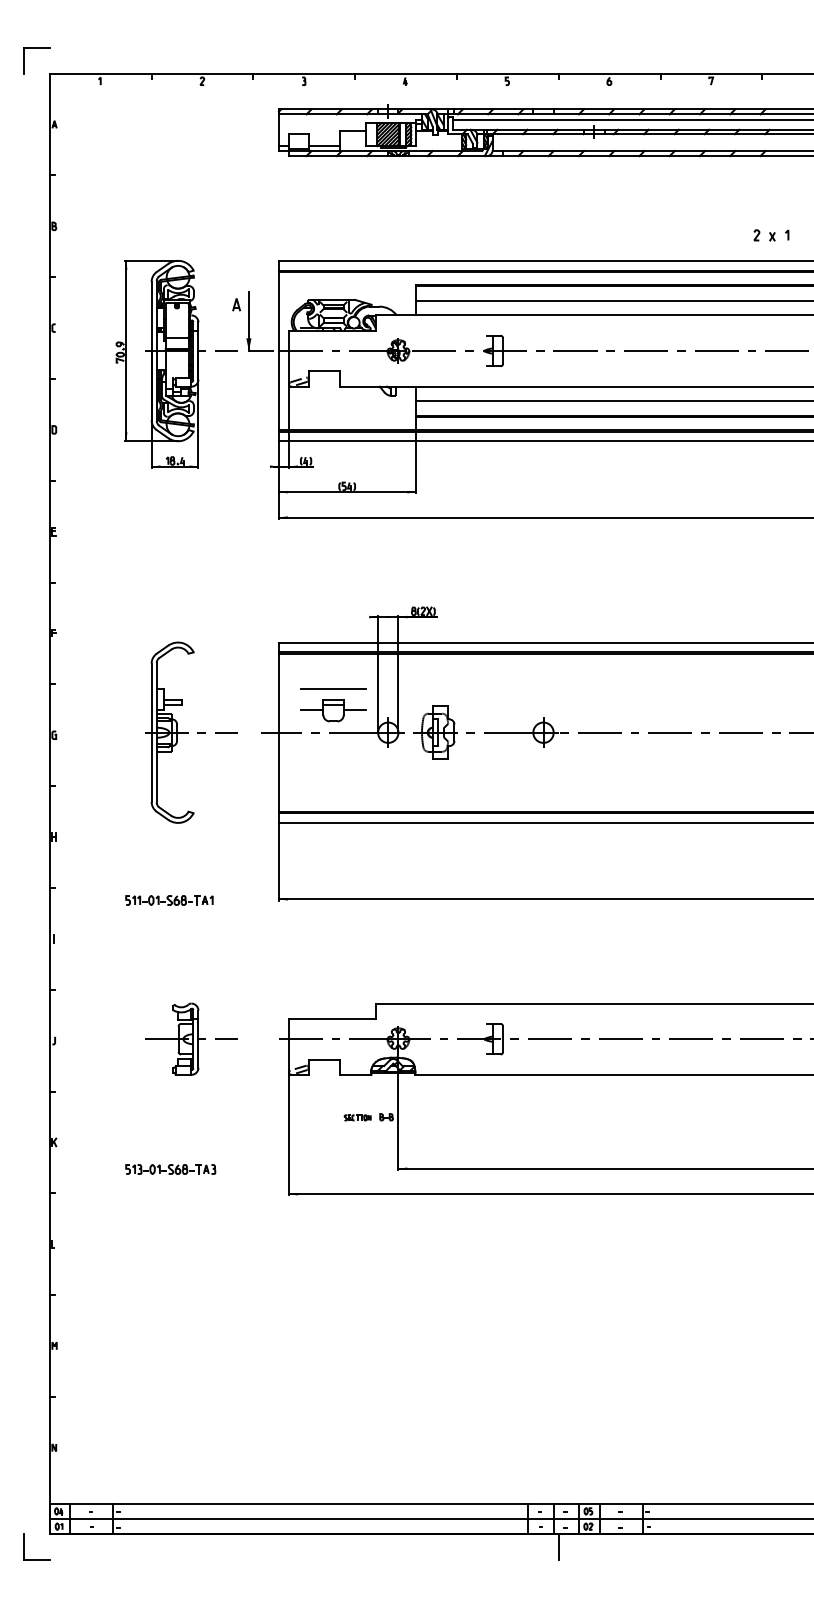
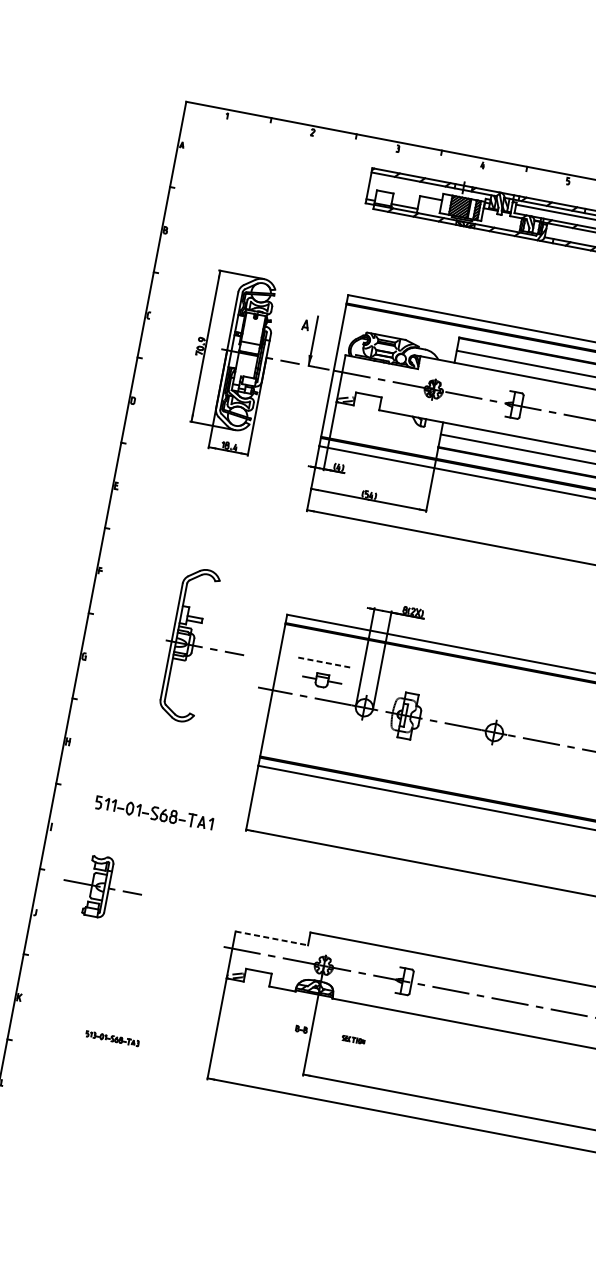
part: (36, 48) -> (179, 78), removed
line: (333, 689) -> (325, 662), solid -> dashed
part: (333, 710) -> (322, 680), size x0.7
part: (191, 732) -> (205, 647), moved
part: (169, 900) -> (154, 813), size x1.6
line: (332, 1018) -> (272, 938), solid -> dashed
part: (191, 1038) -> (103, 886), moved
part: (357, 1117) -> (353, 1039), moved
part: (170, 1169) -> (112, 1038), size x0.7

